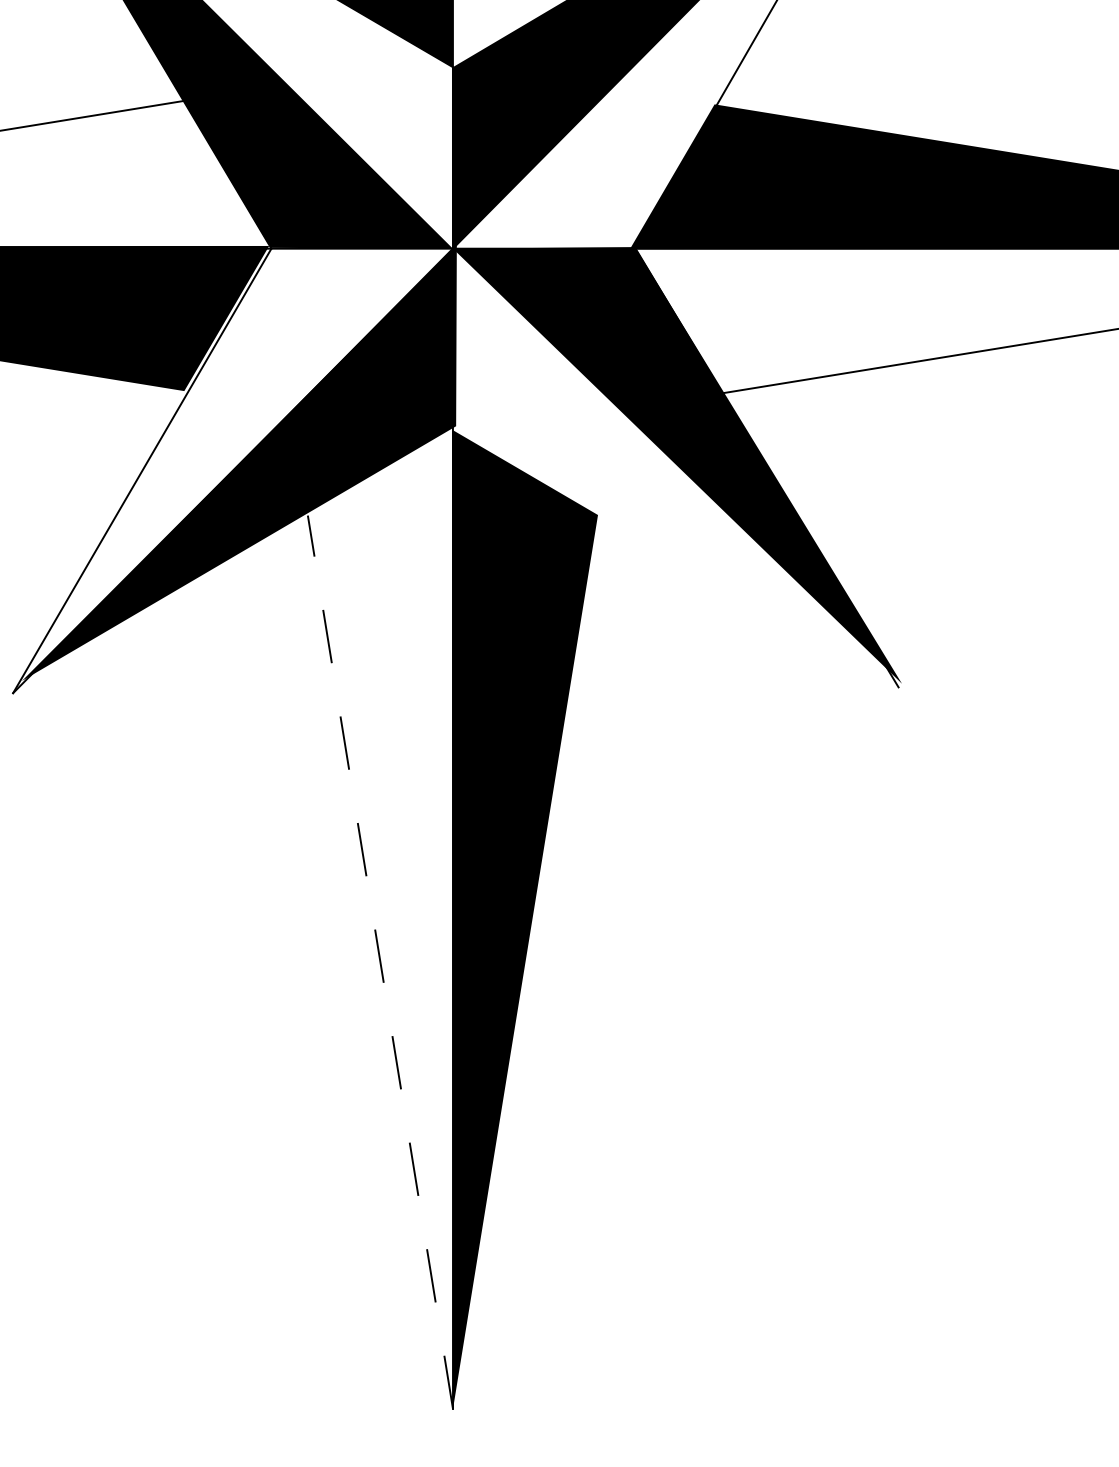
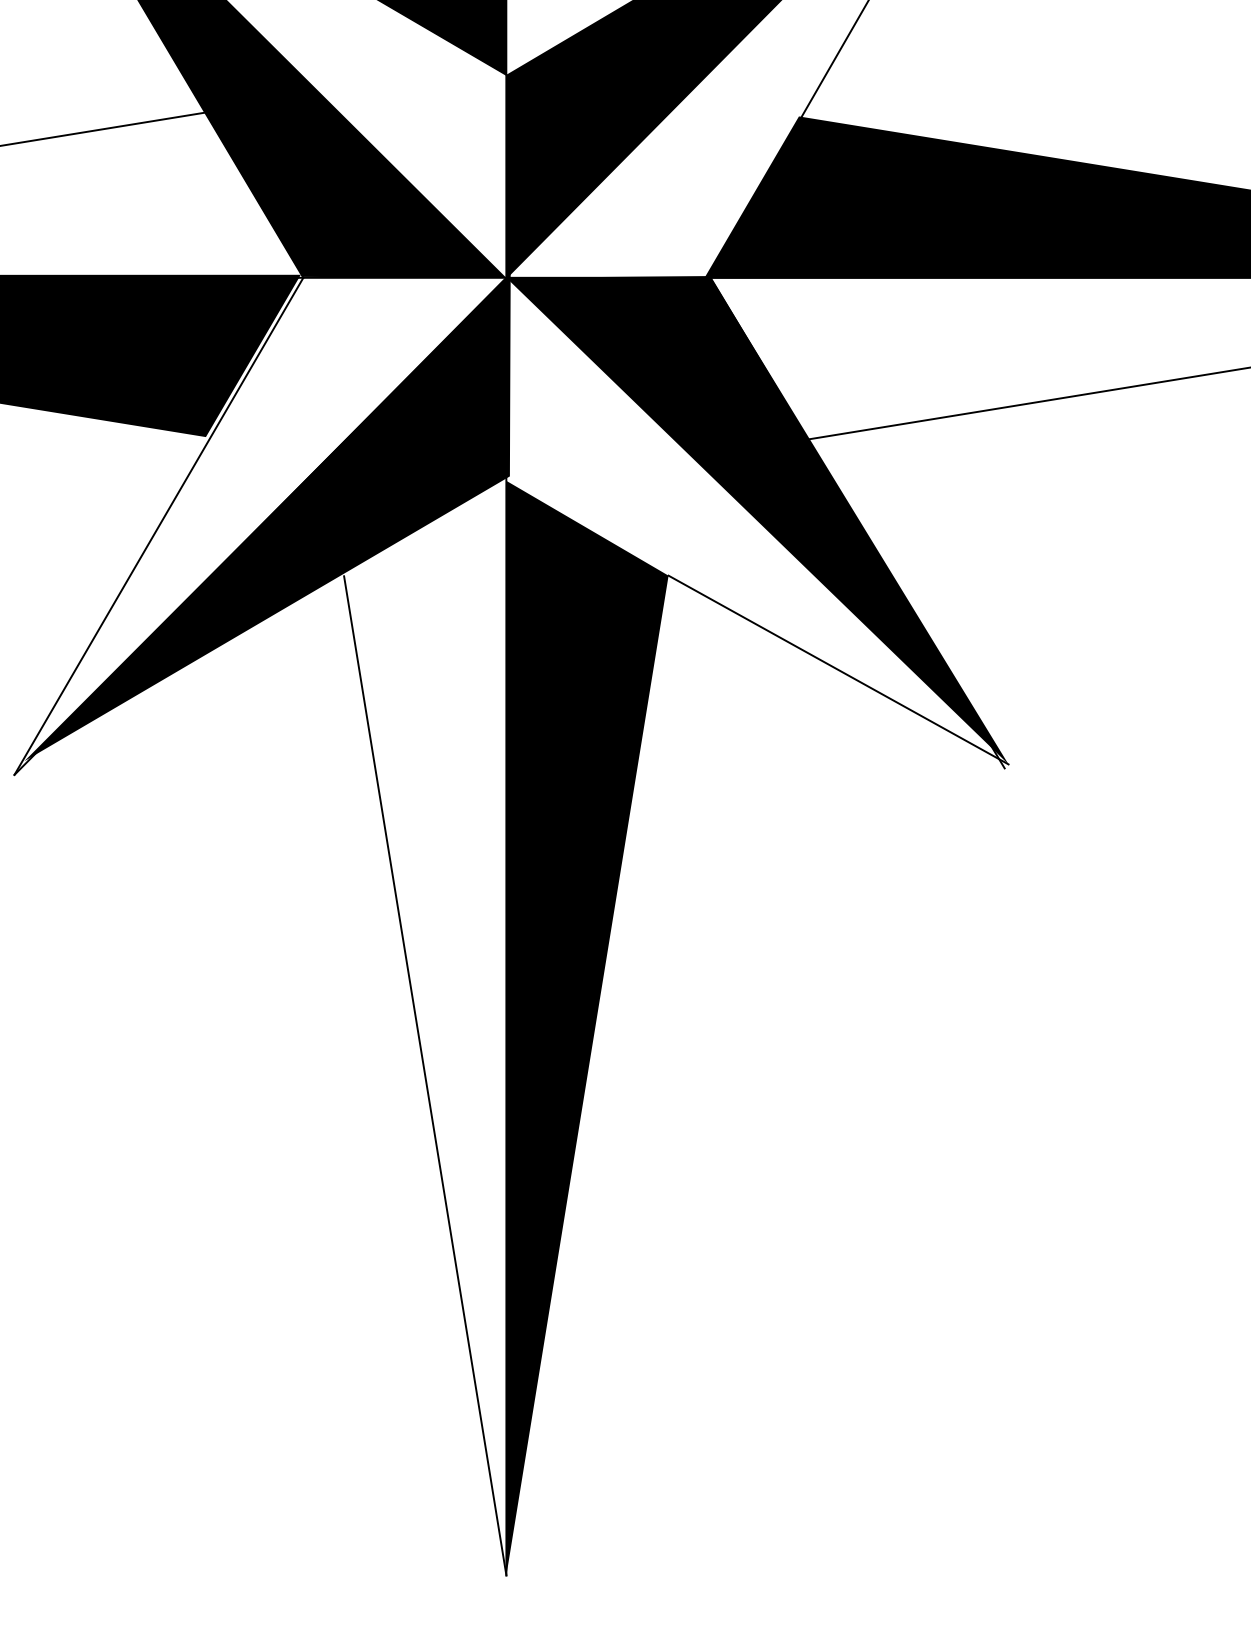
line: (749, 598) -> (838, 669), added
line: (380, 961) -> (425, 1075), dashed -> solid

